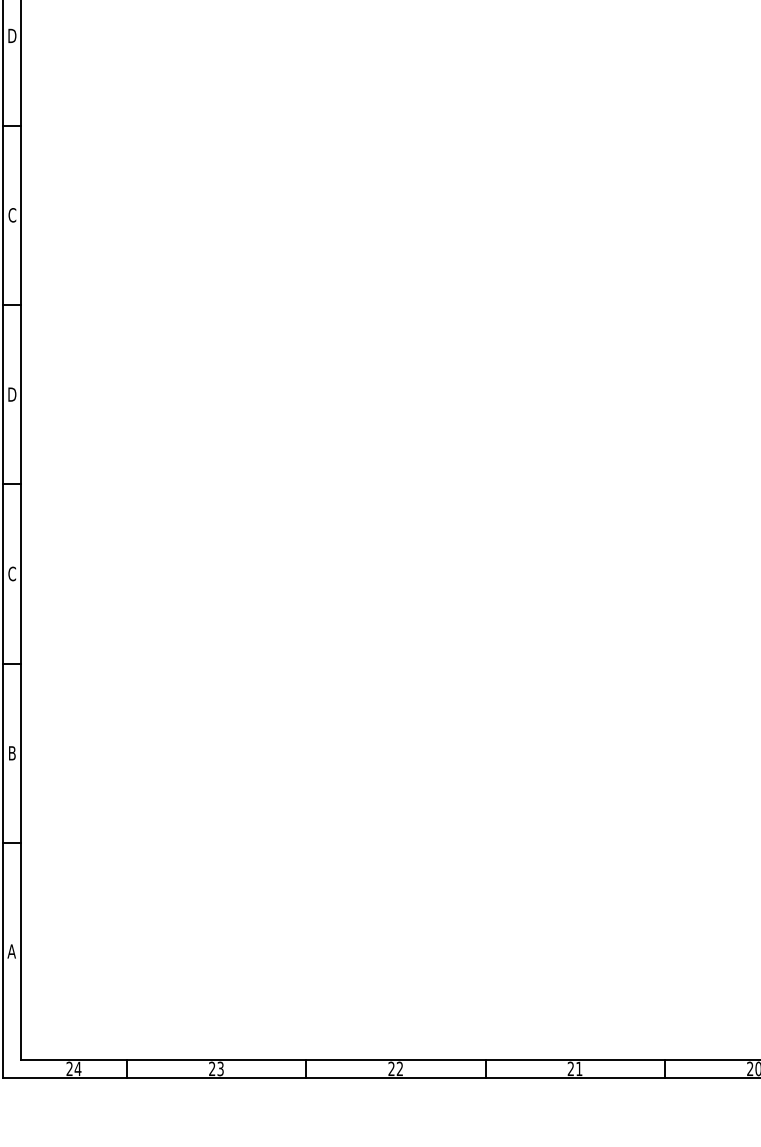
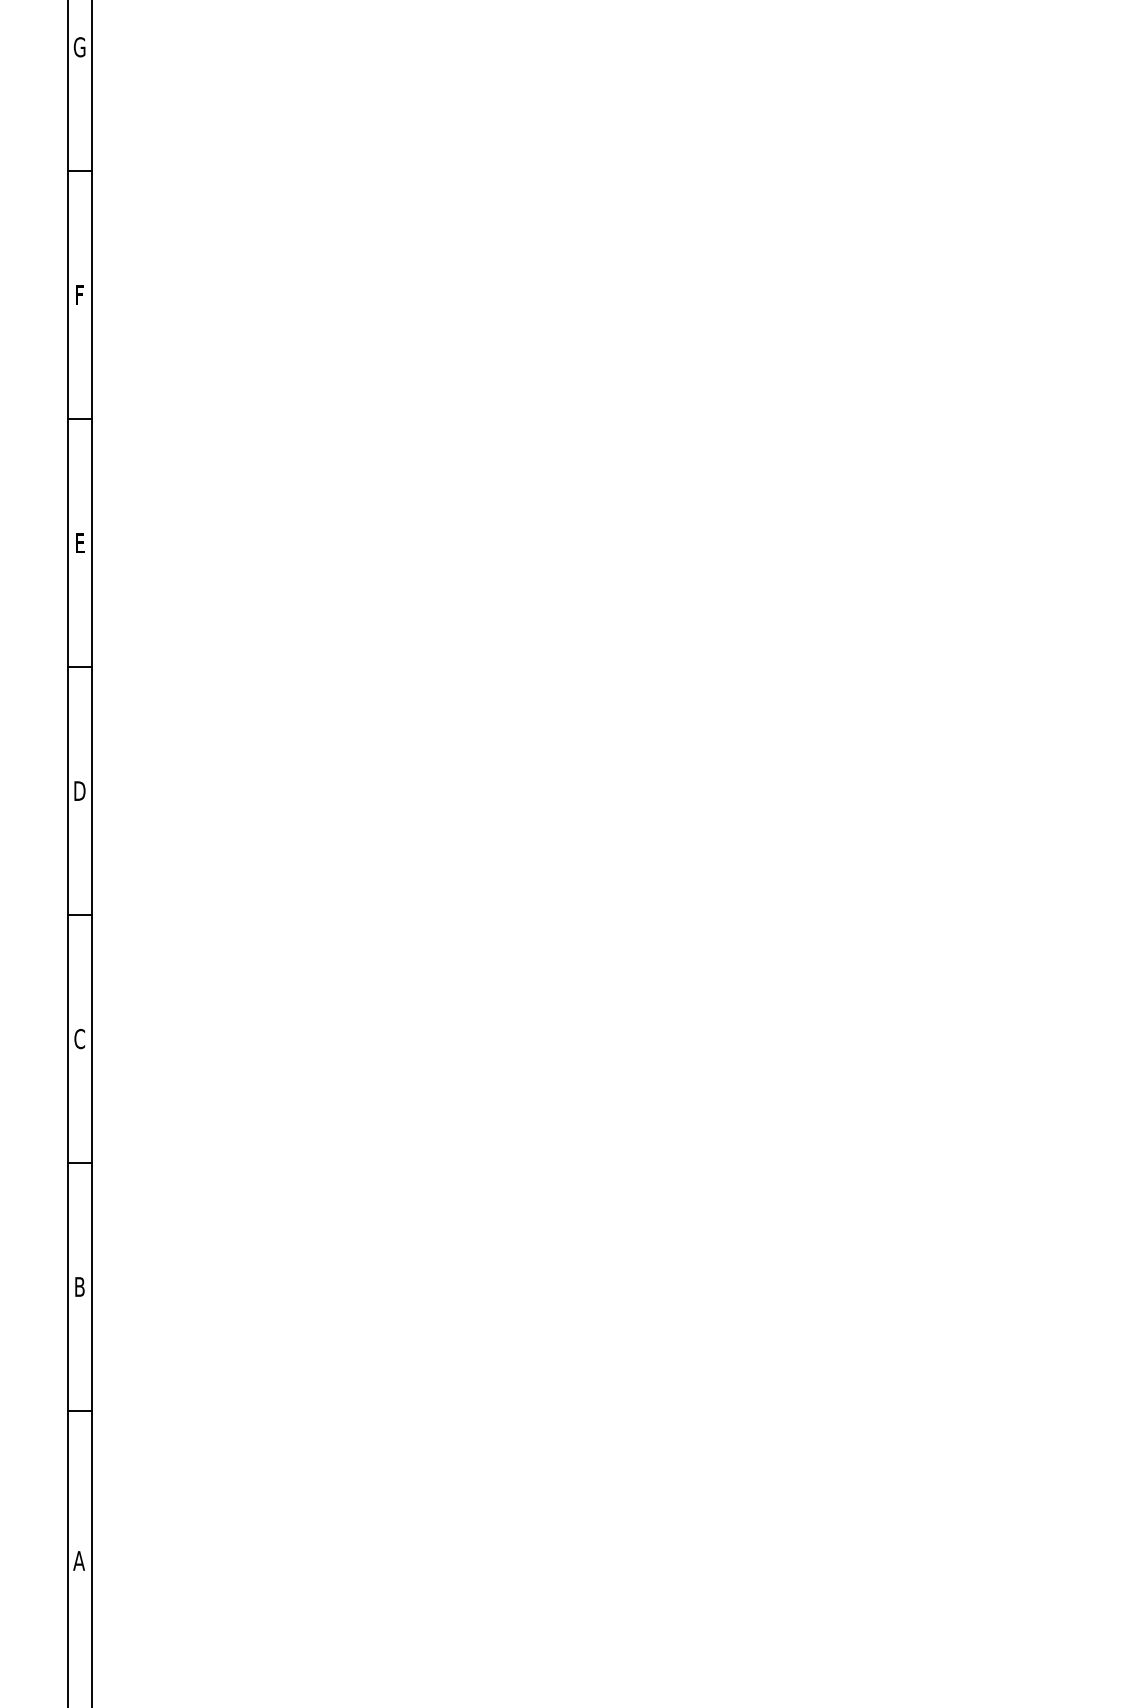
text: (12, 35) -> (79, 294), D -> F
text: (12, 215) -> (79, 543), C -> E

